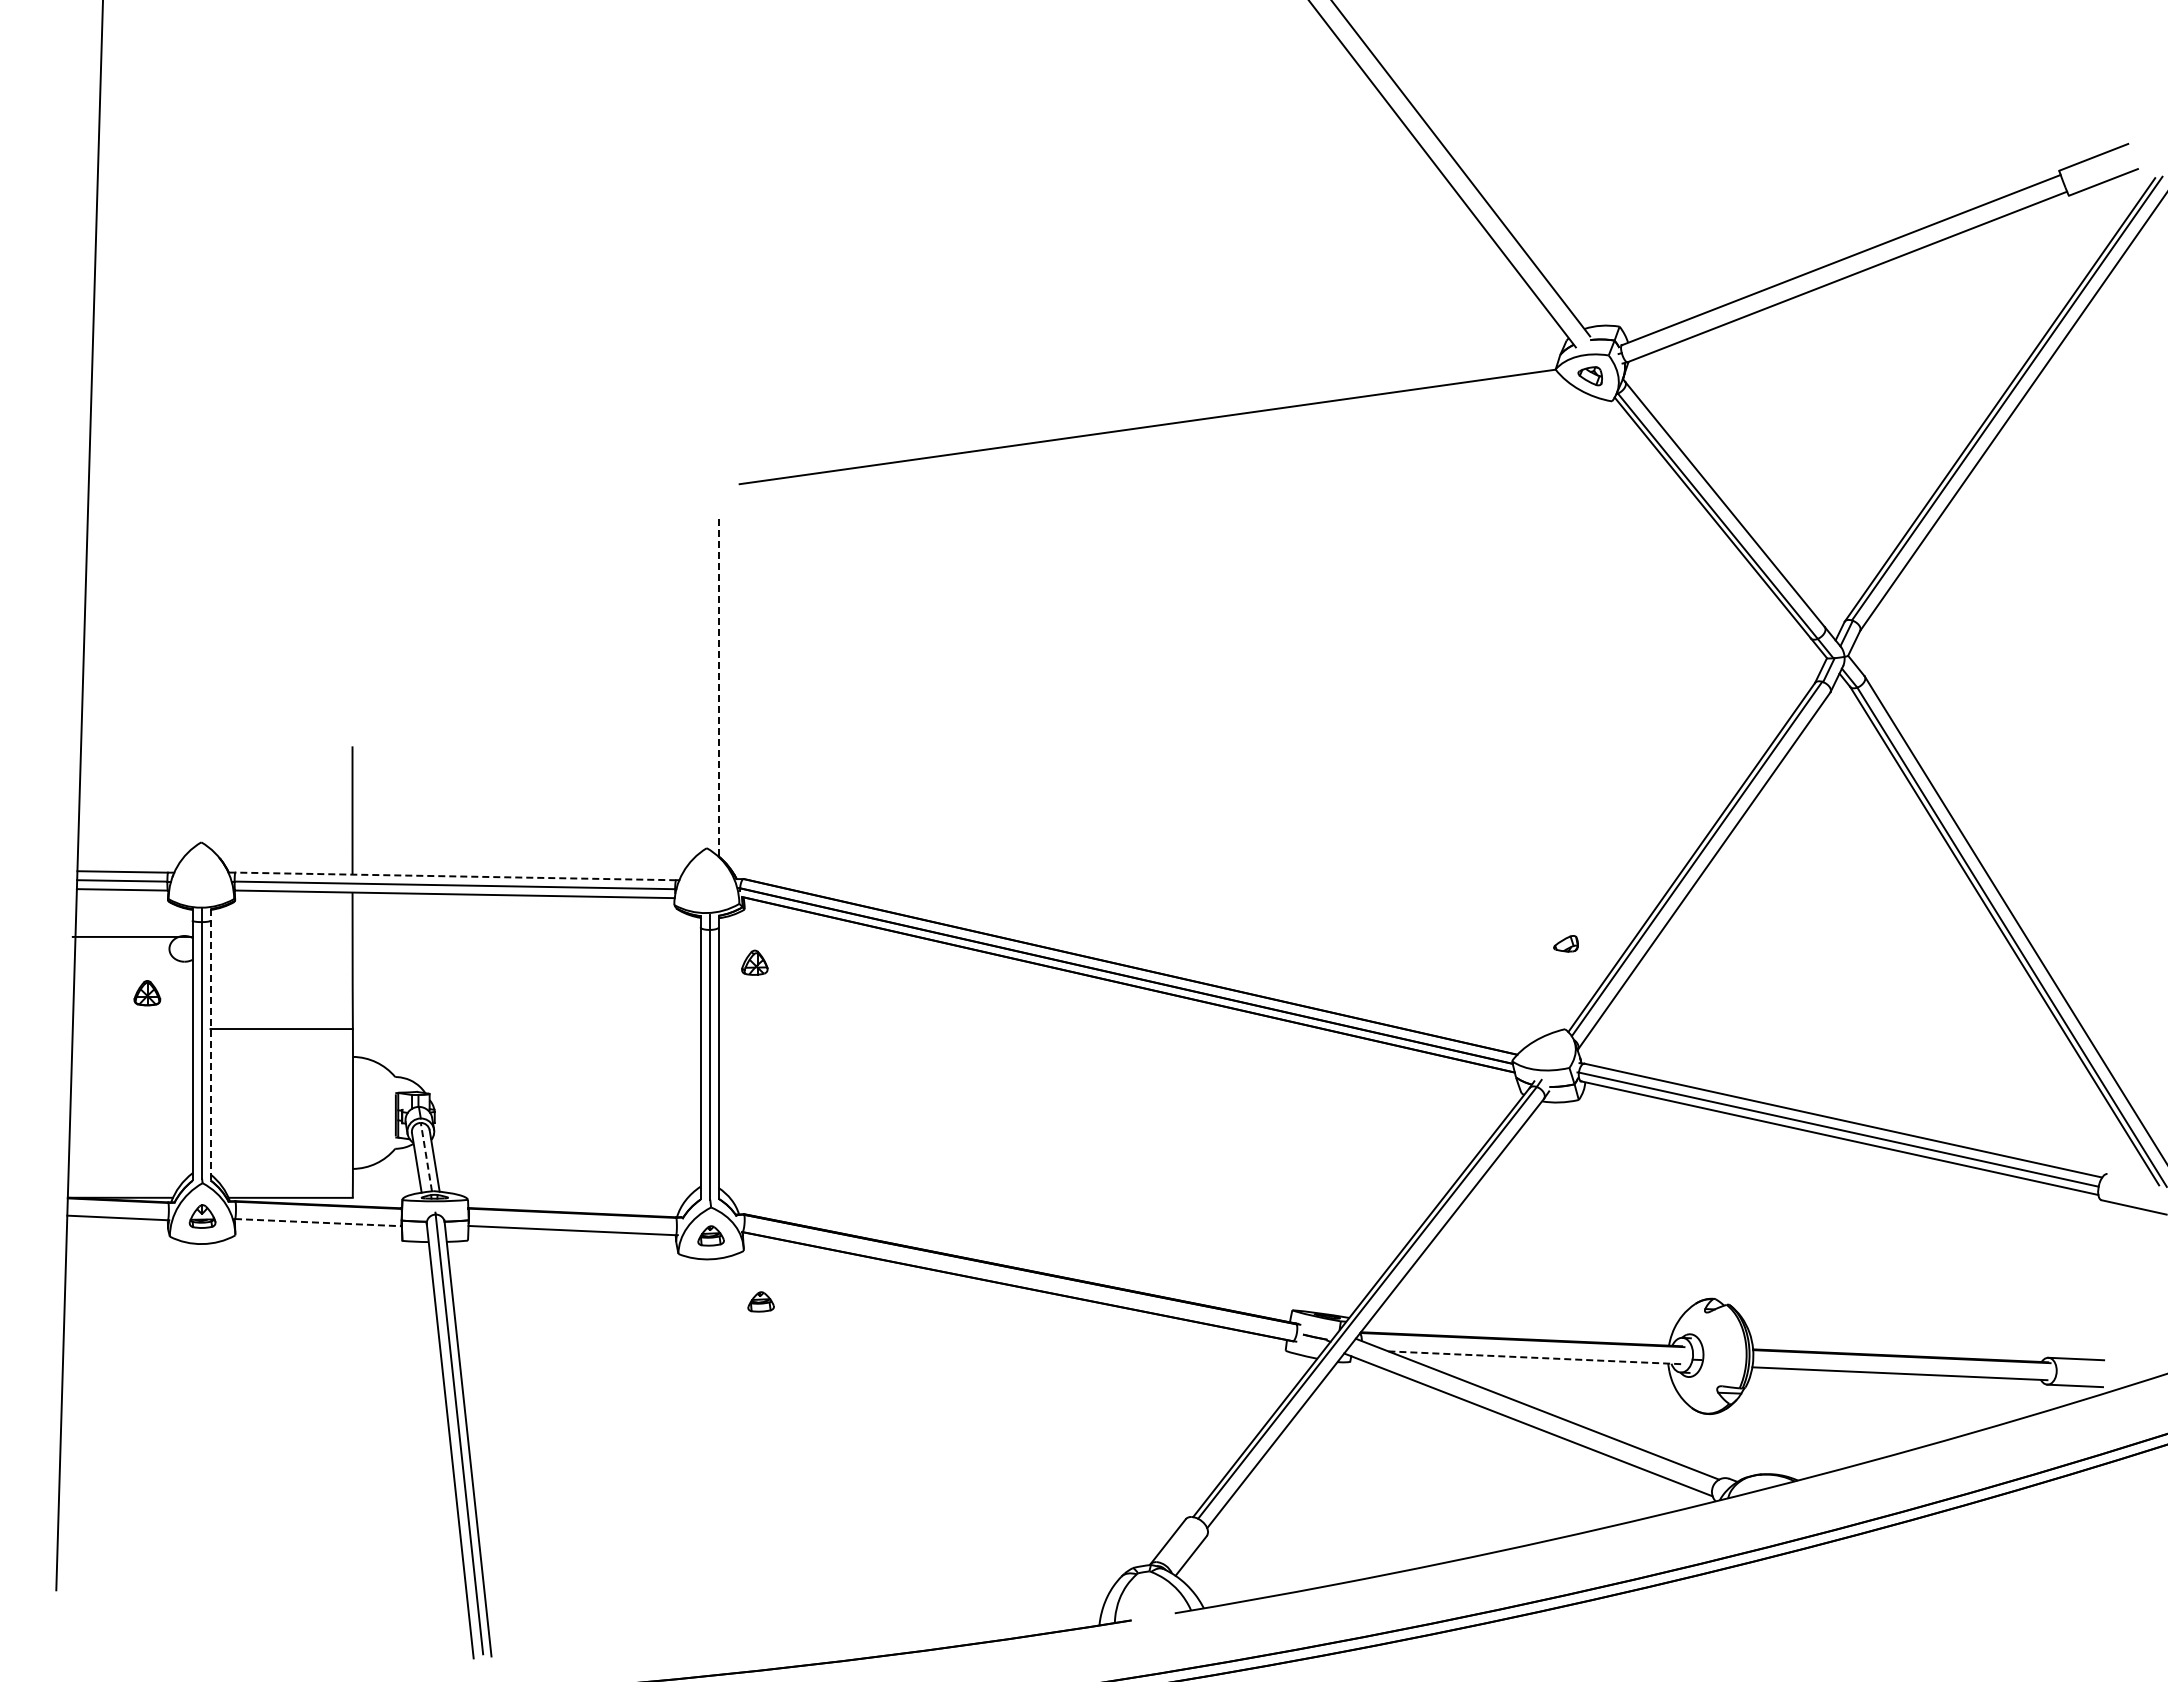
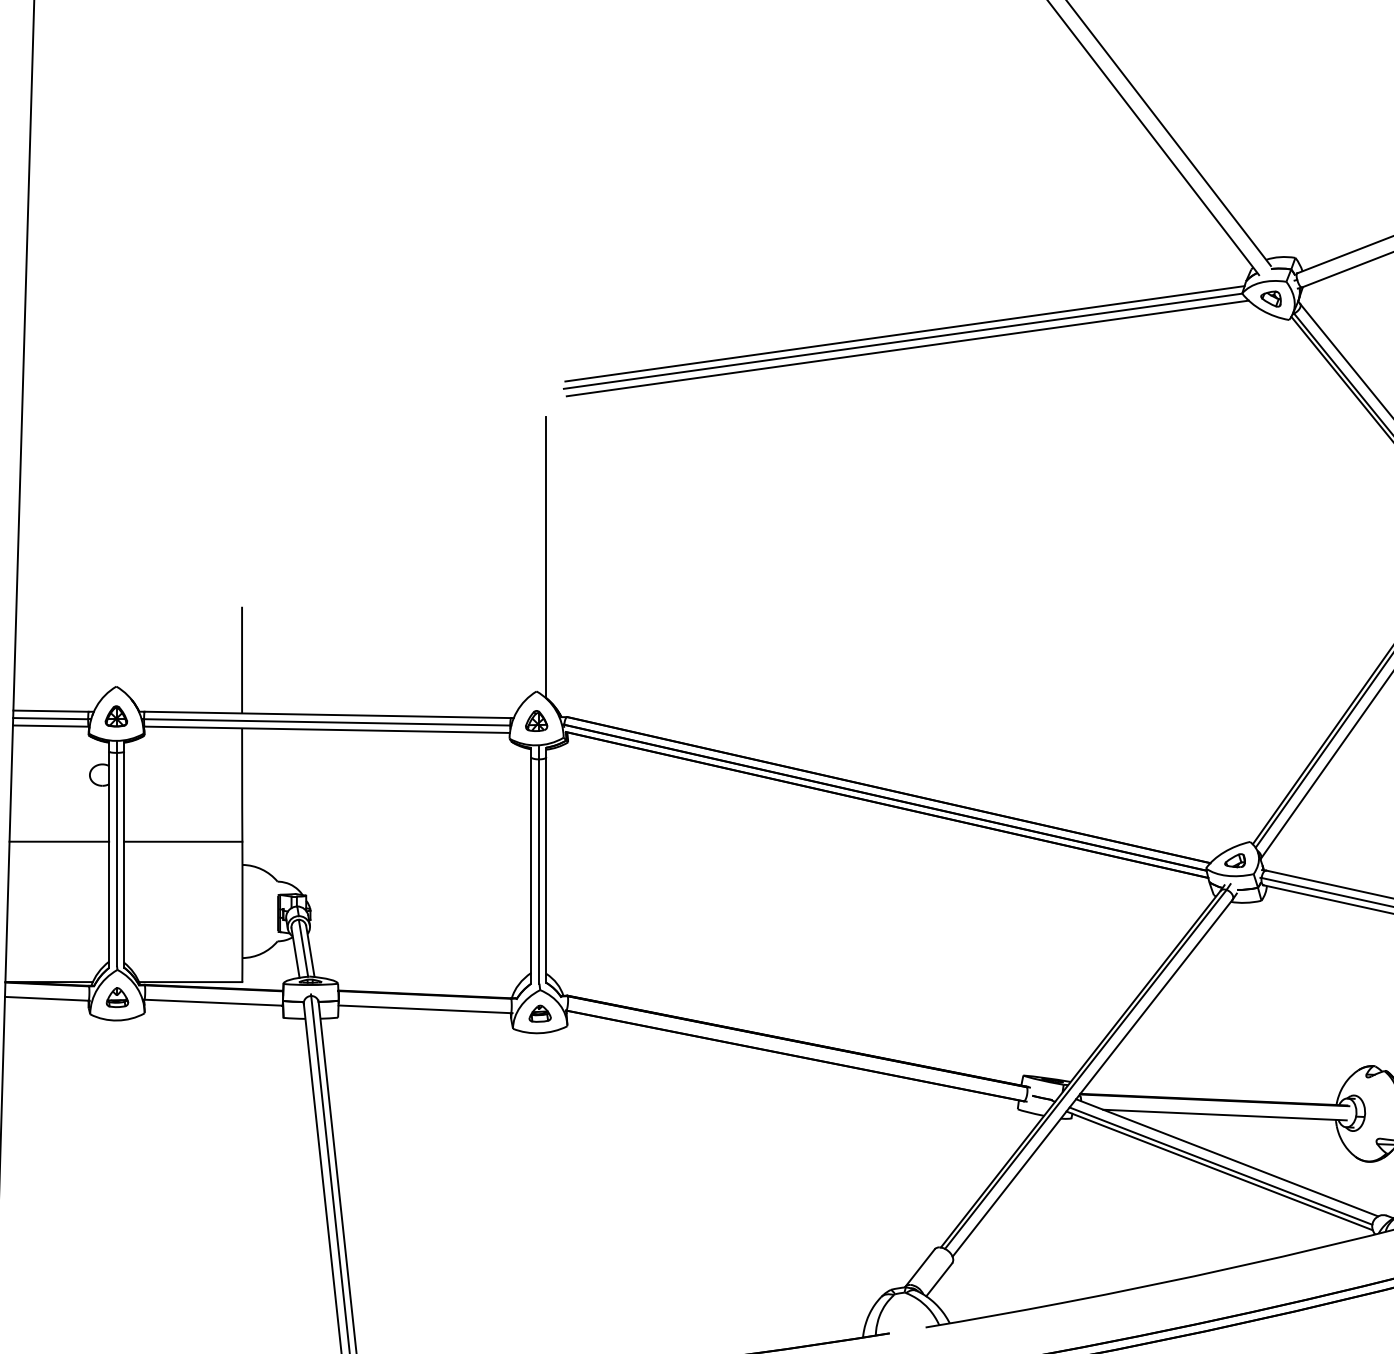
line: (1149, 417) -> (904, 333), added
line: (1153, 435) -> (907, 348), added
line: (718, 686) -> (546, 557), dashed -> solid
line: (455, 876) -> (327, 714), dashed -> solid
line: (132, 936) -> (59, 841), moved
part: (1565, 943) -> (1234, 860), moved
part: (754, 962) -> (536, 720), moved
part: (147, 993) -> (116, 716), moved
line: (210, 1044) -> (124, 854), dashed -> solid
line: (426, 1157) -> (303, 948), dashed -> solid
line: (318, 1222) -> (213, 1002), dashed -> solid
part: (760, 1301) -> (581, 1068), removed
line: (1534, 1357) -> (1224, 1114), dashed -> solid
line: (1530, 1418) -> (1221, 1165), added

